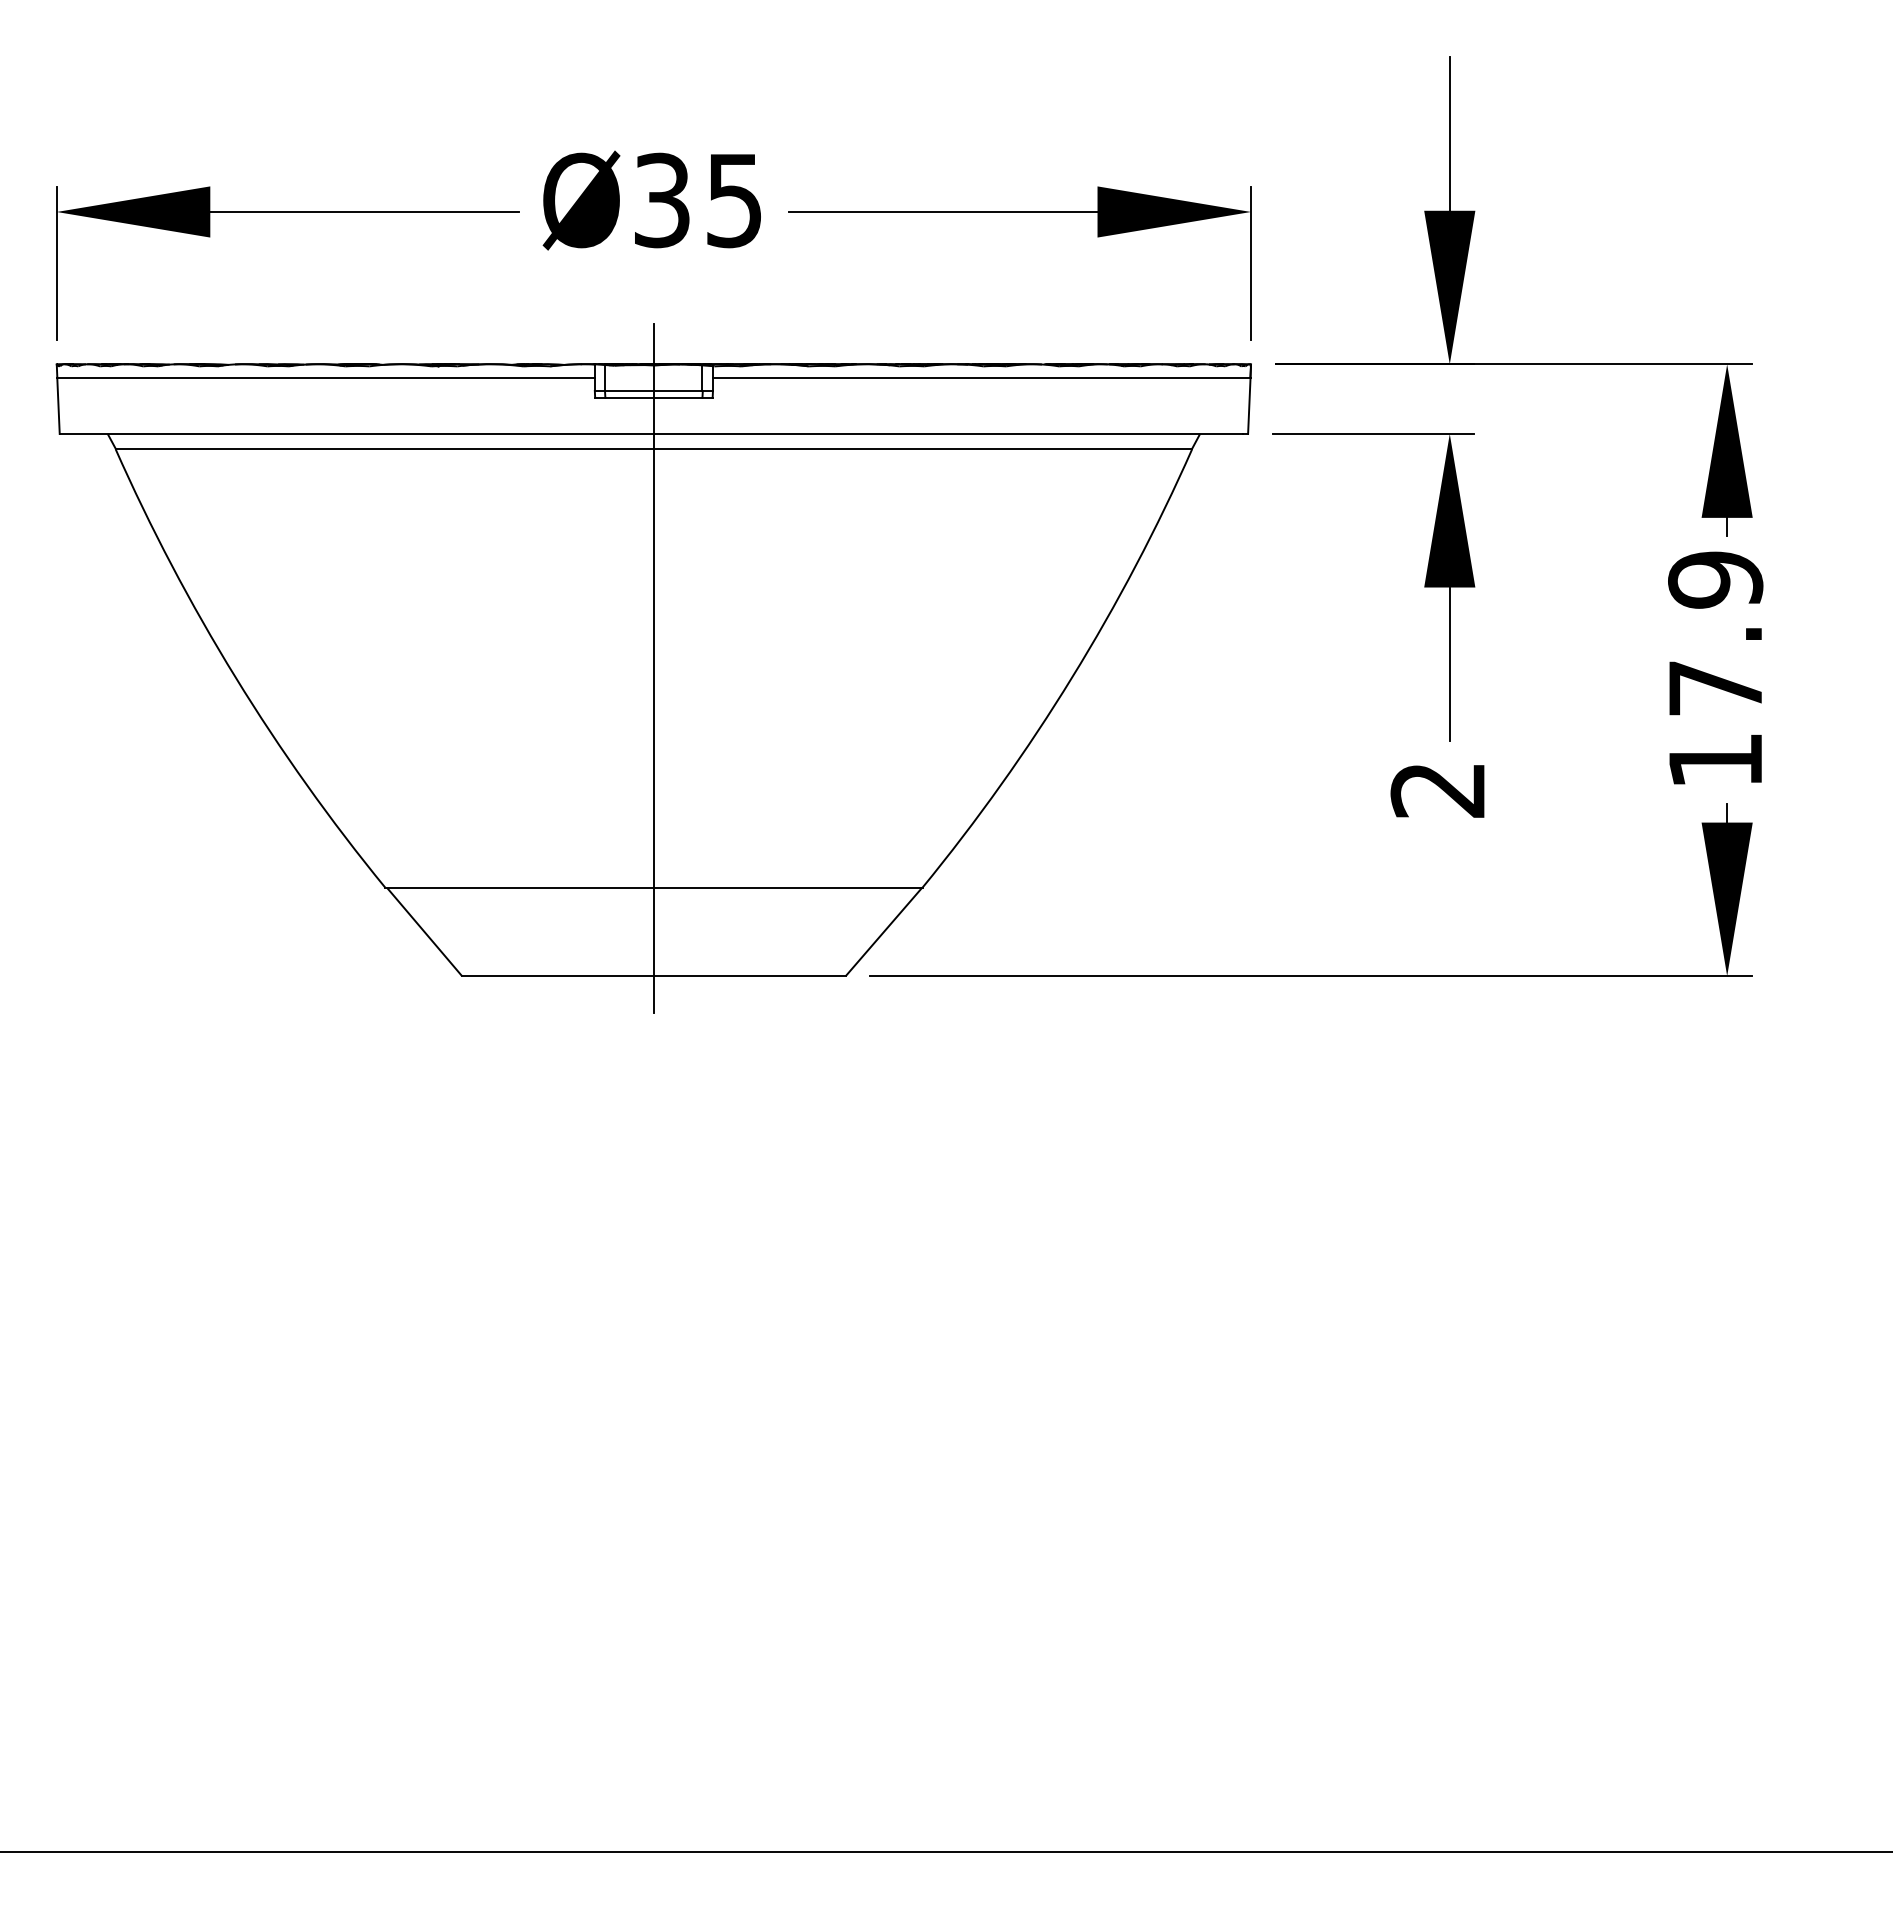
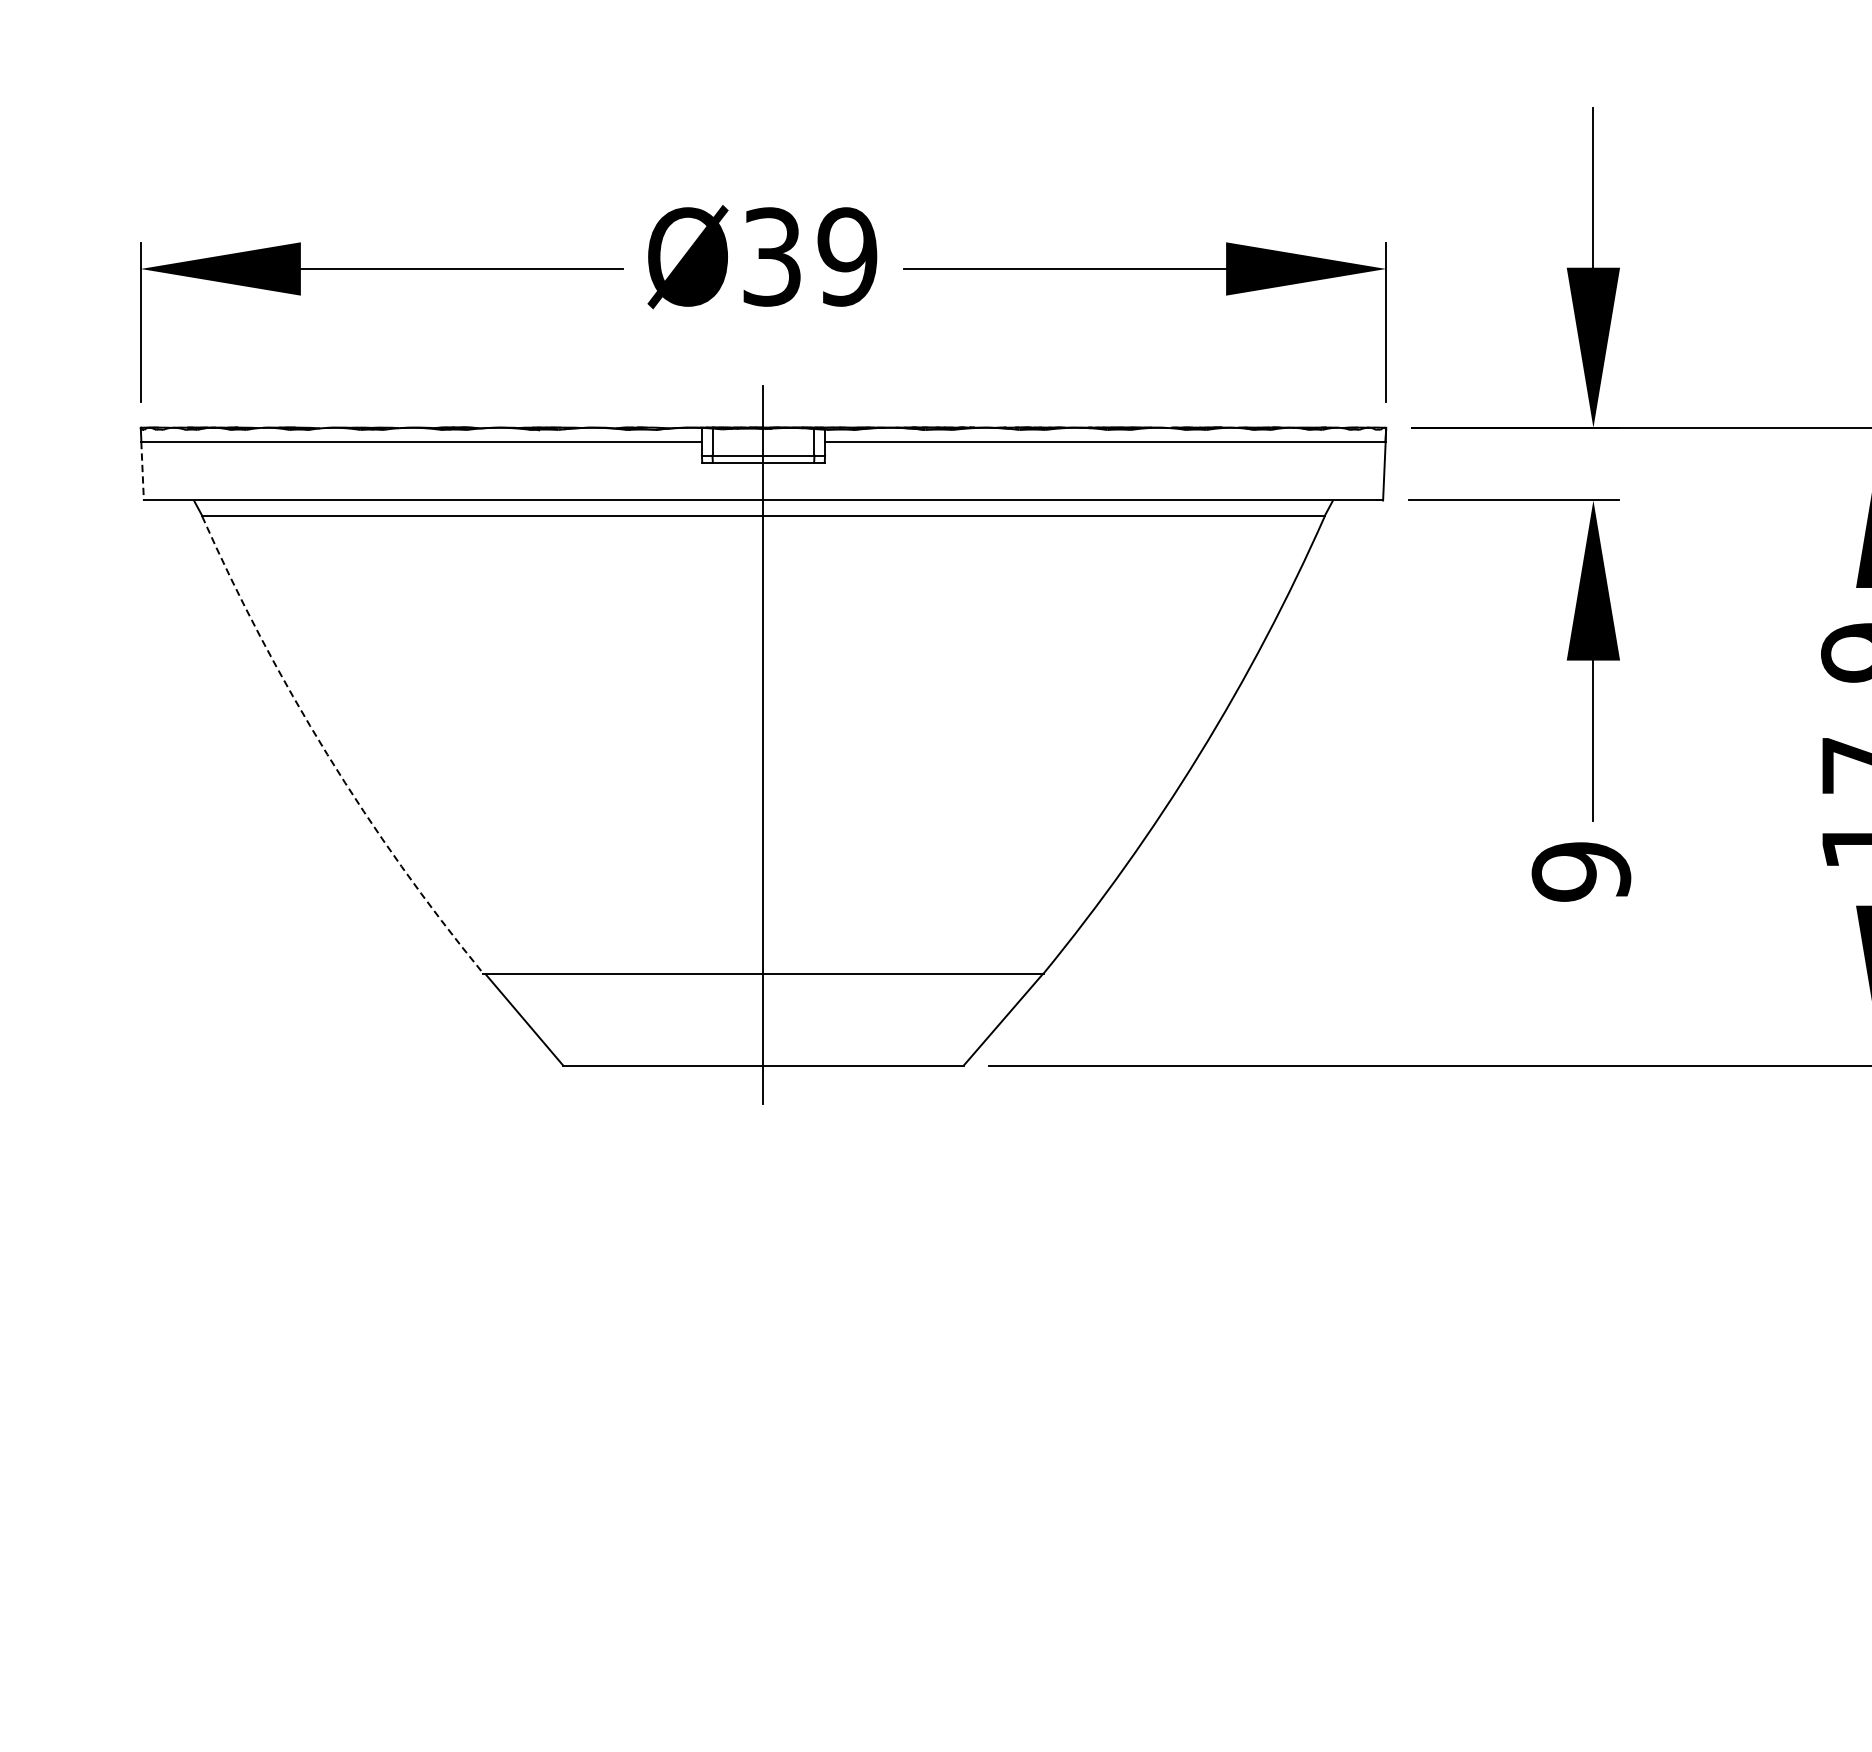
text: (733, 200) -> (846, 257), Ø35 -> Ø39
line: (58, 406) -> (142, 471), solid -> dashed
arc: (235, 677) -> (327, 754), solid -> dashed
text: (1438, 789) -> (1581, 871), 2 -> 9

